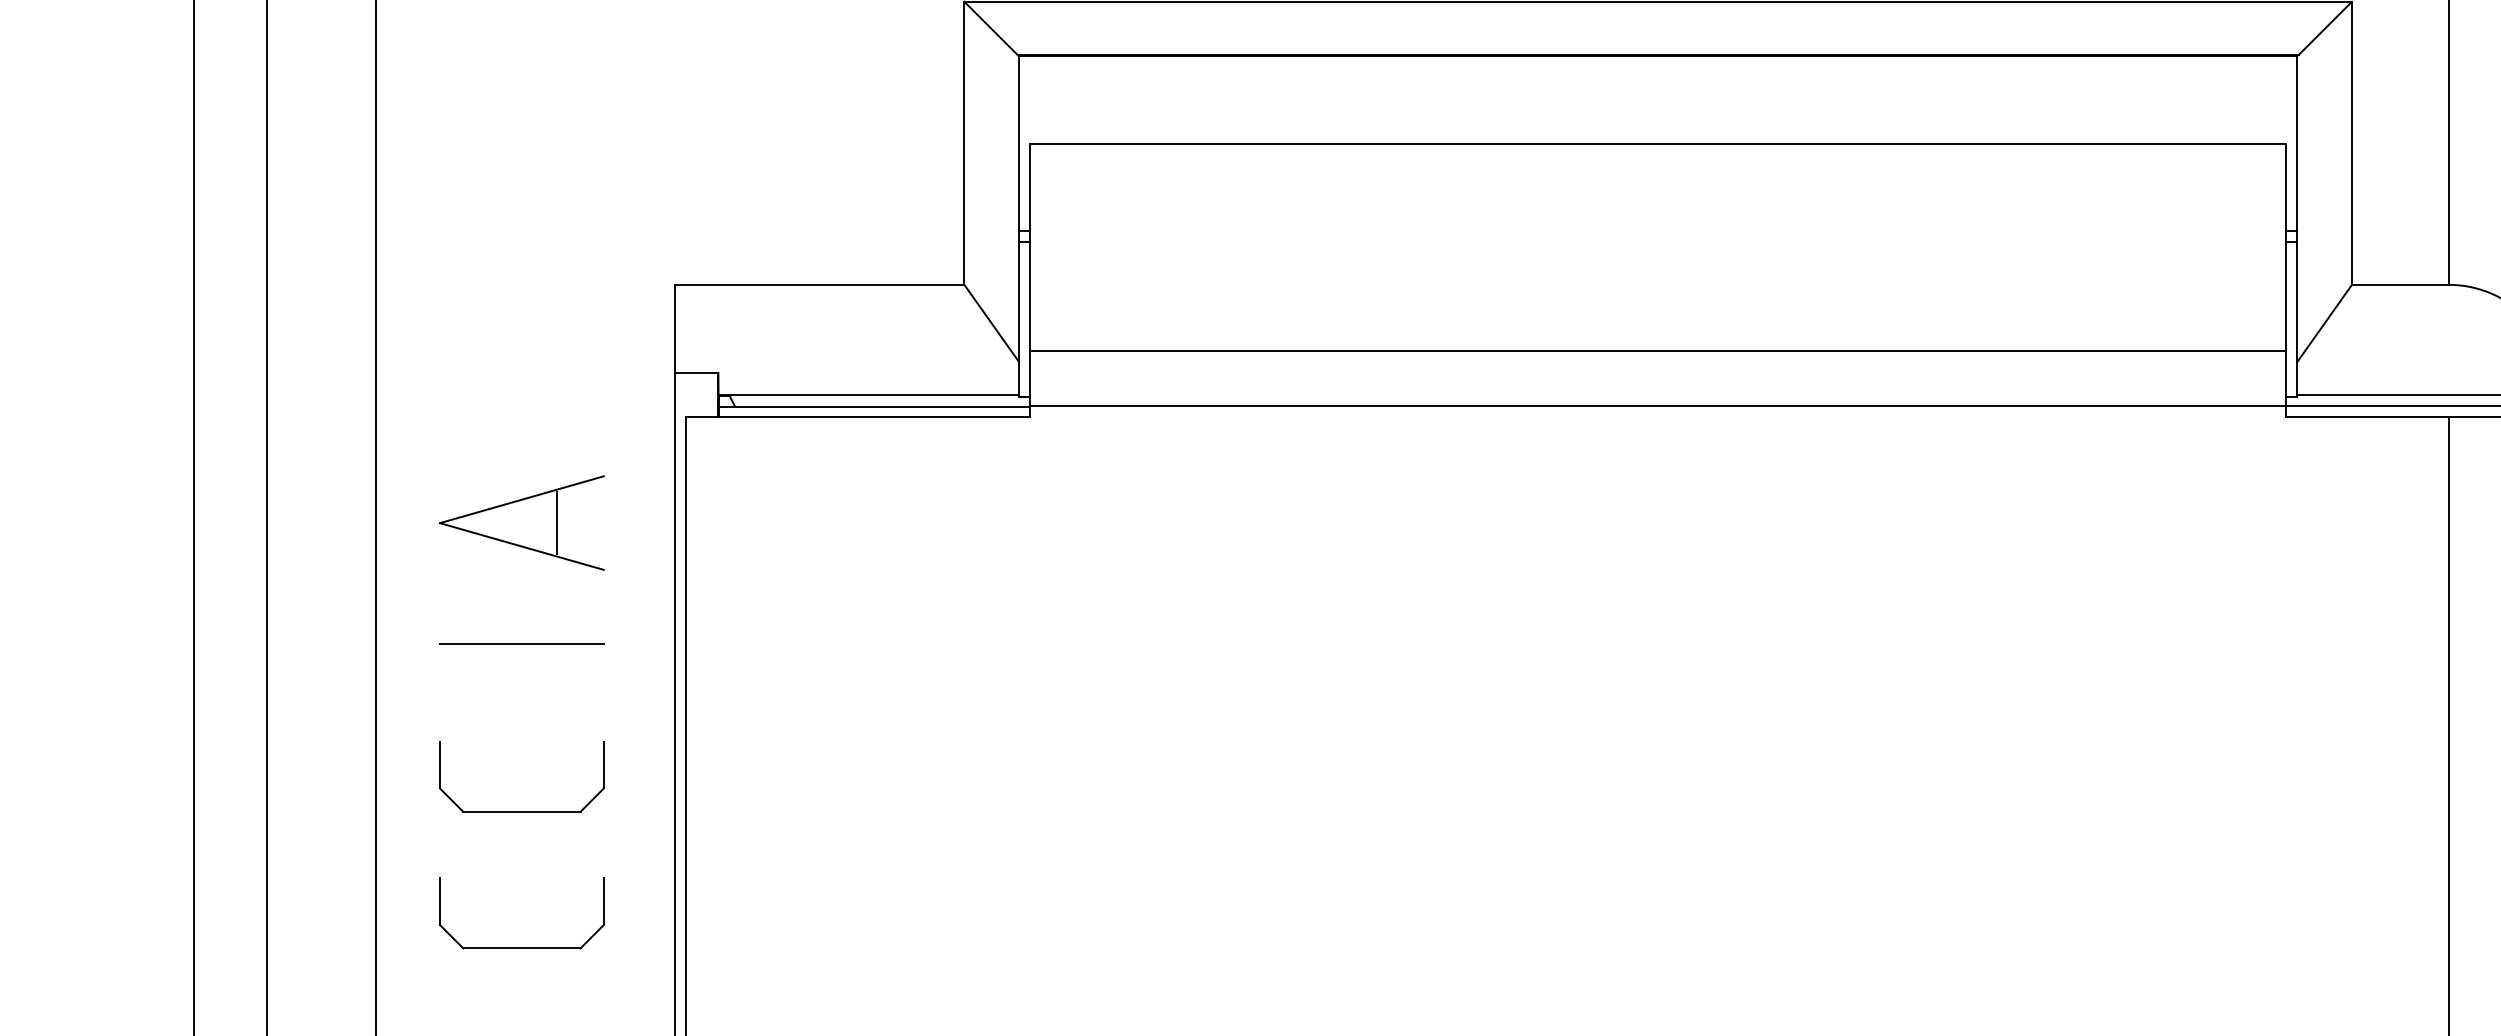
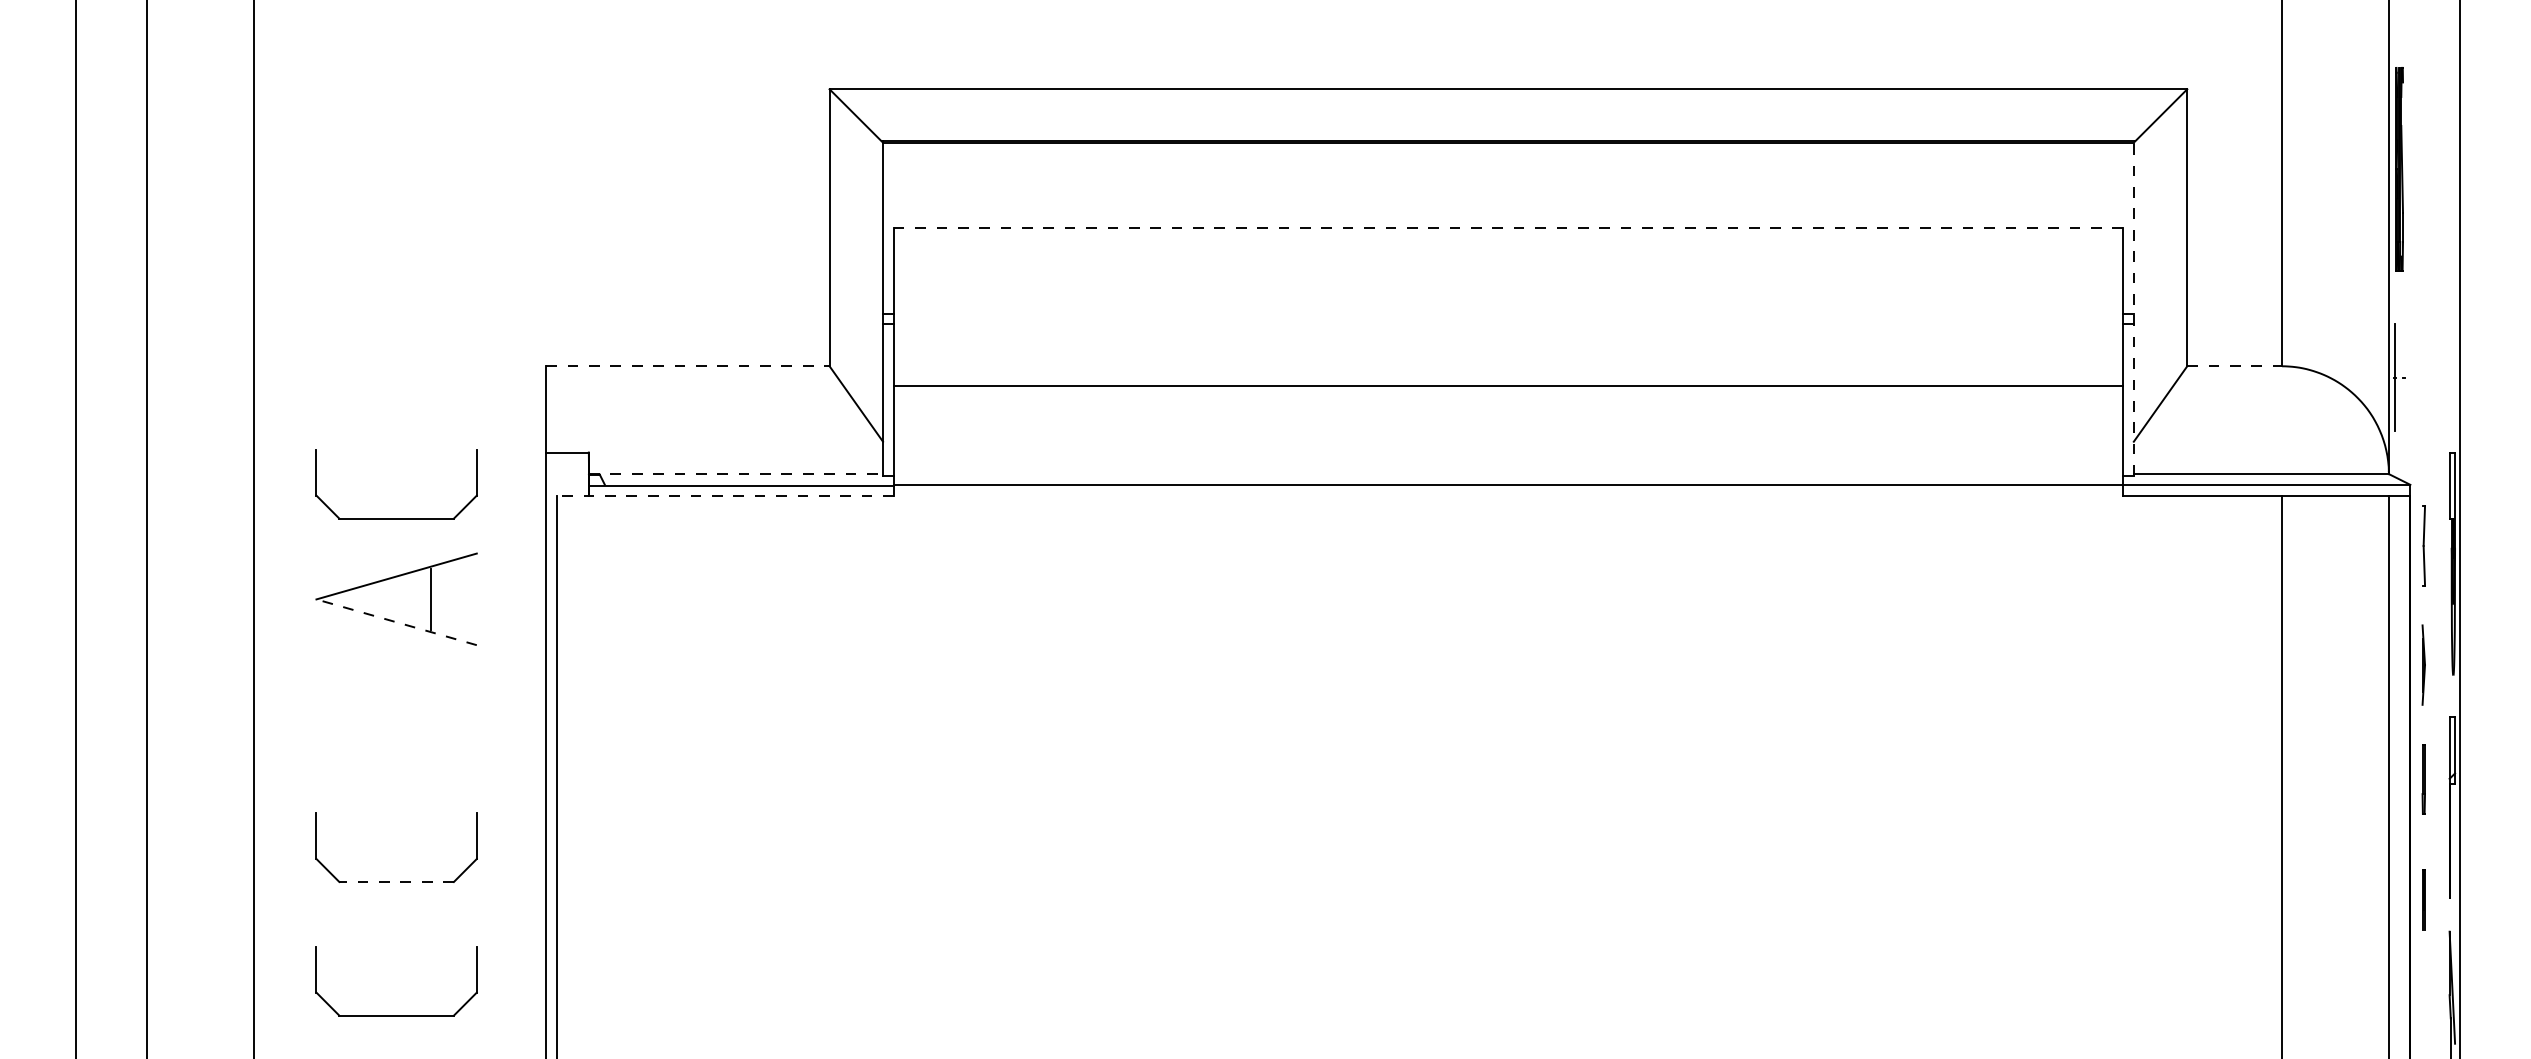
line: (1658, 144) -> (1508, 228), solid -> dashed
line: (2297, 225) -> (2133, 308), solid -> dashed
line: (819, 285) -> (687, 366), solid -> dashed
line: (2401, 285) -> (2235, 366), solid -> dashed
line: (1658, 351) -> (1508, 386), moved
line: (869, 395) -> (736, 474), solid -> dashed
line: (857, 416) -> (724, 495), solid -> dashed
part: (521, 440) -> (396, 518), added
line: (521, 546) -> (396, 622), solid -> dashed
line: (521, 643) -> (396, 717), removed
line: (521, 811) -> (396, 881), solid -> dashed

